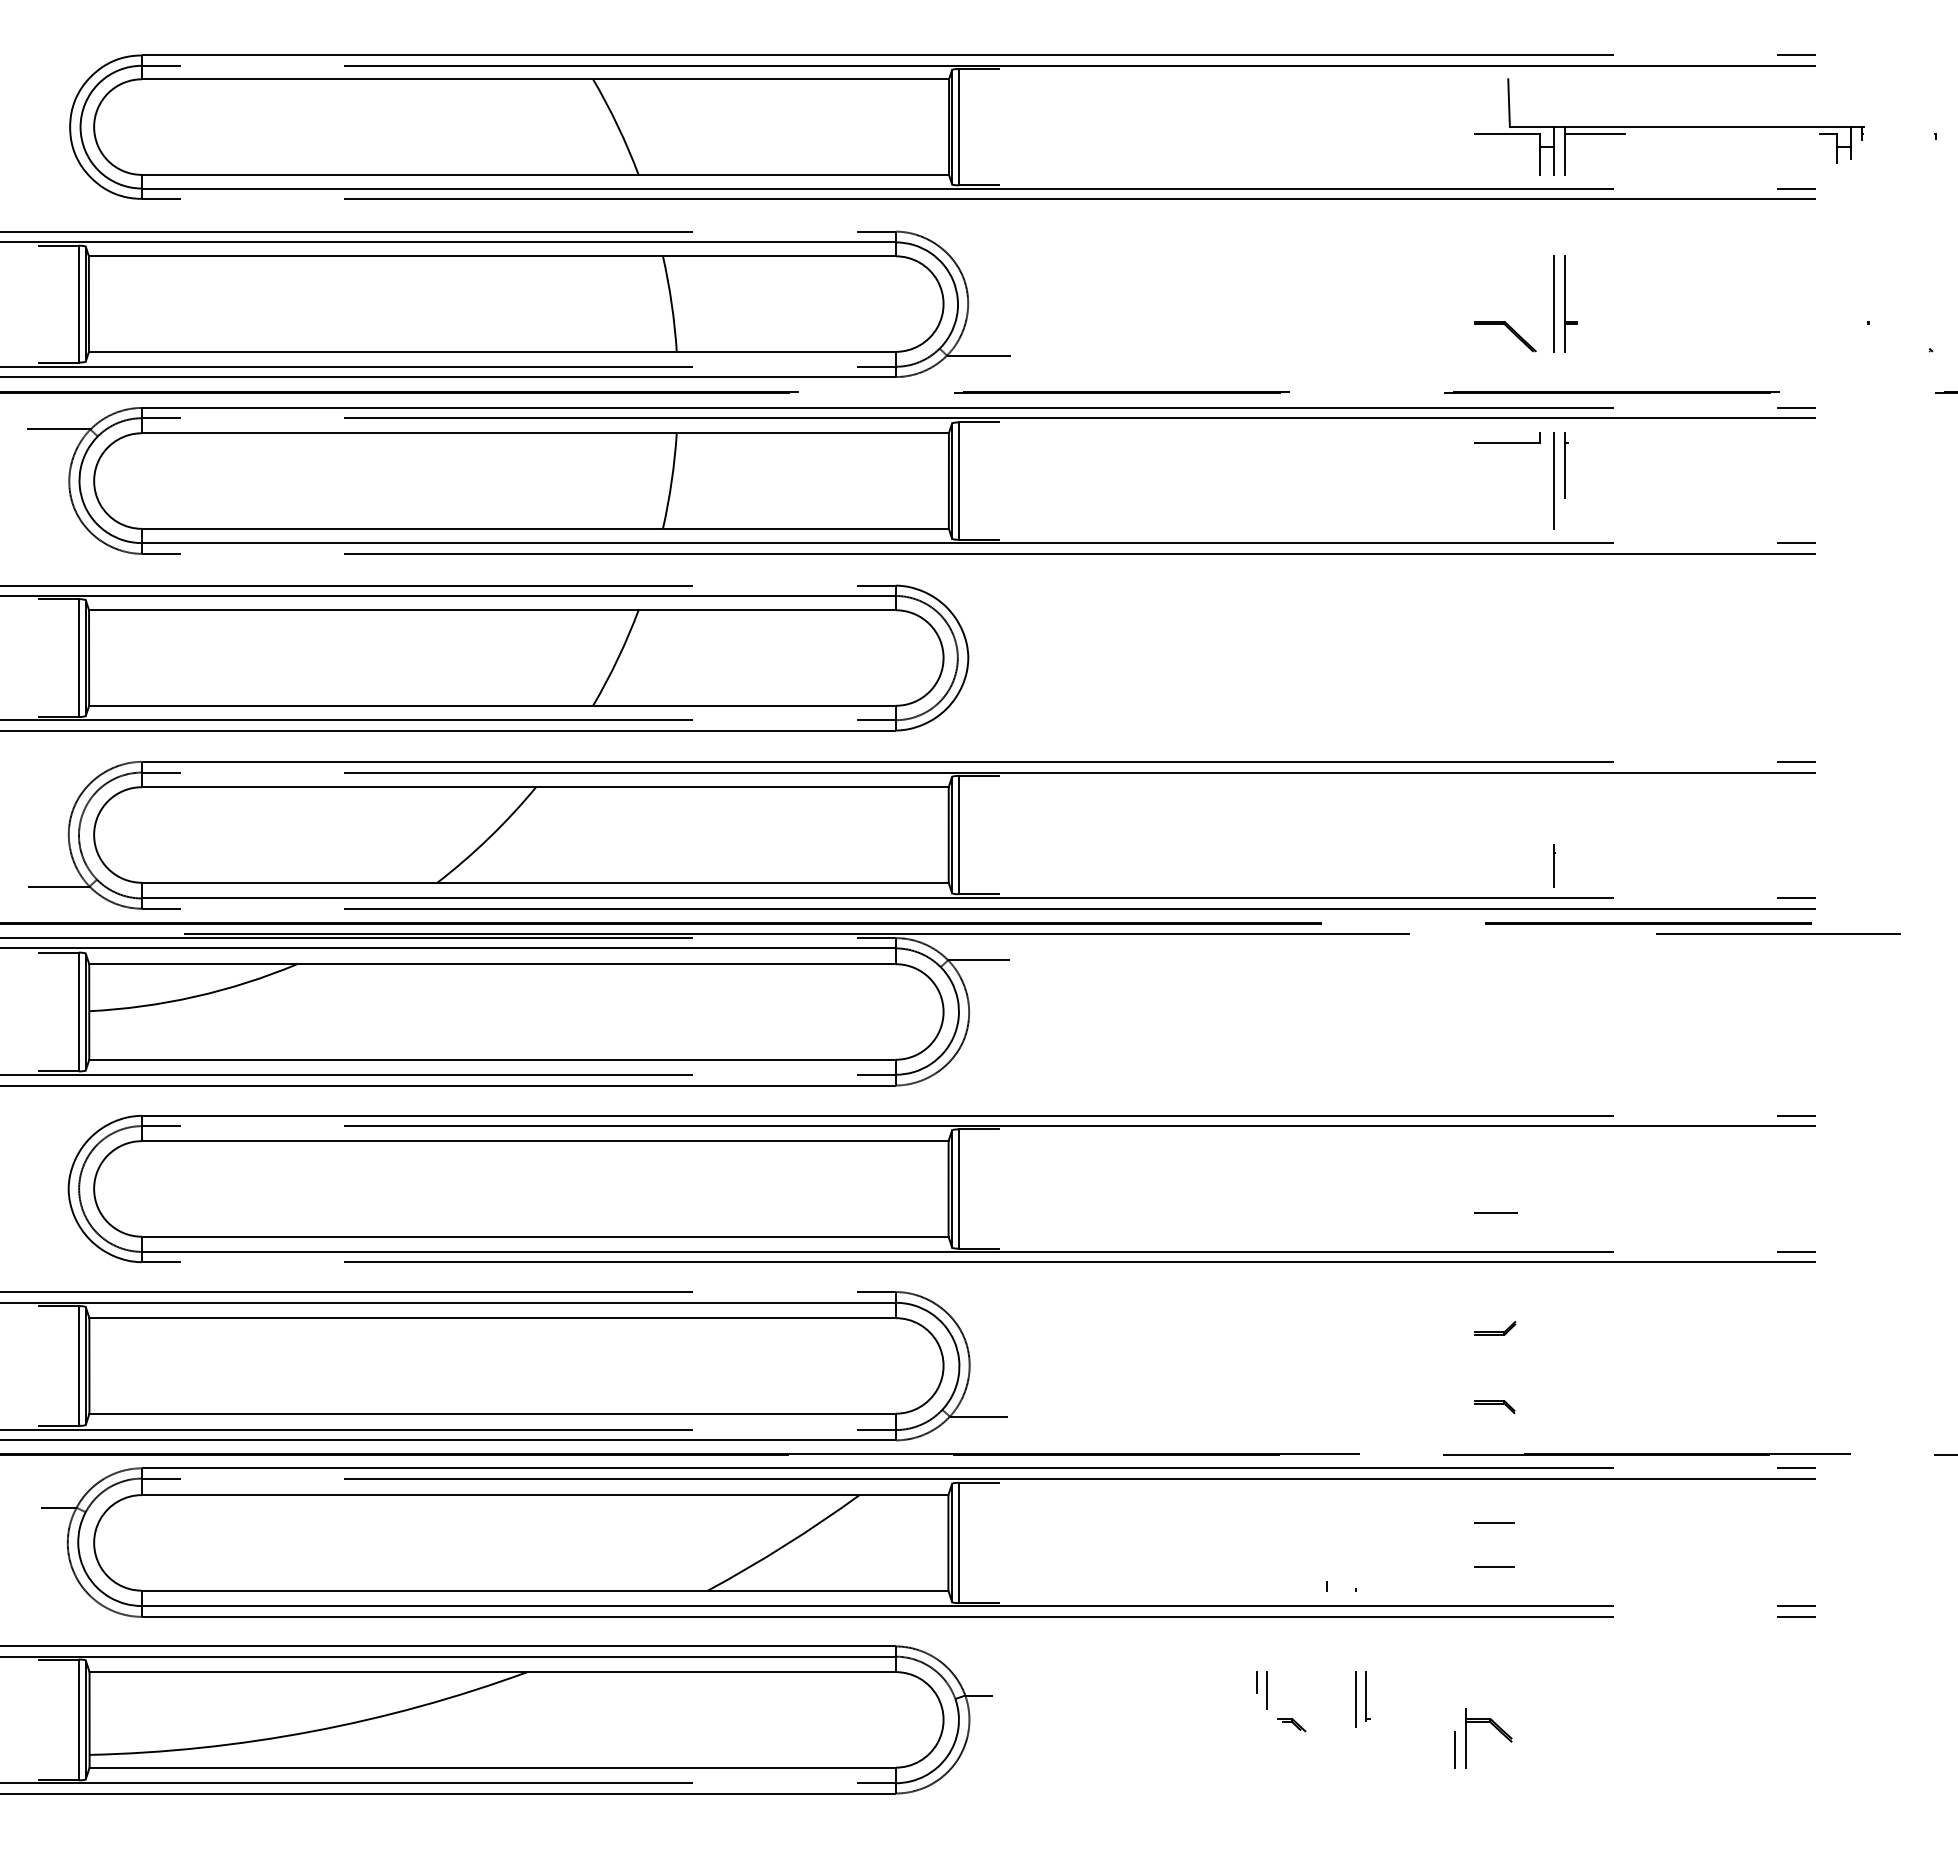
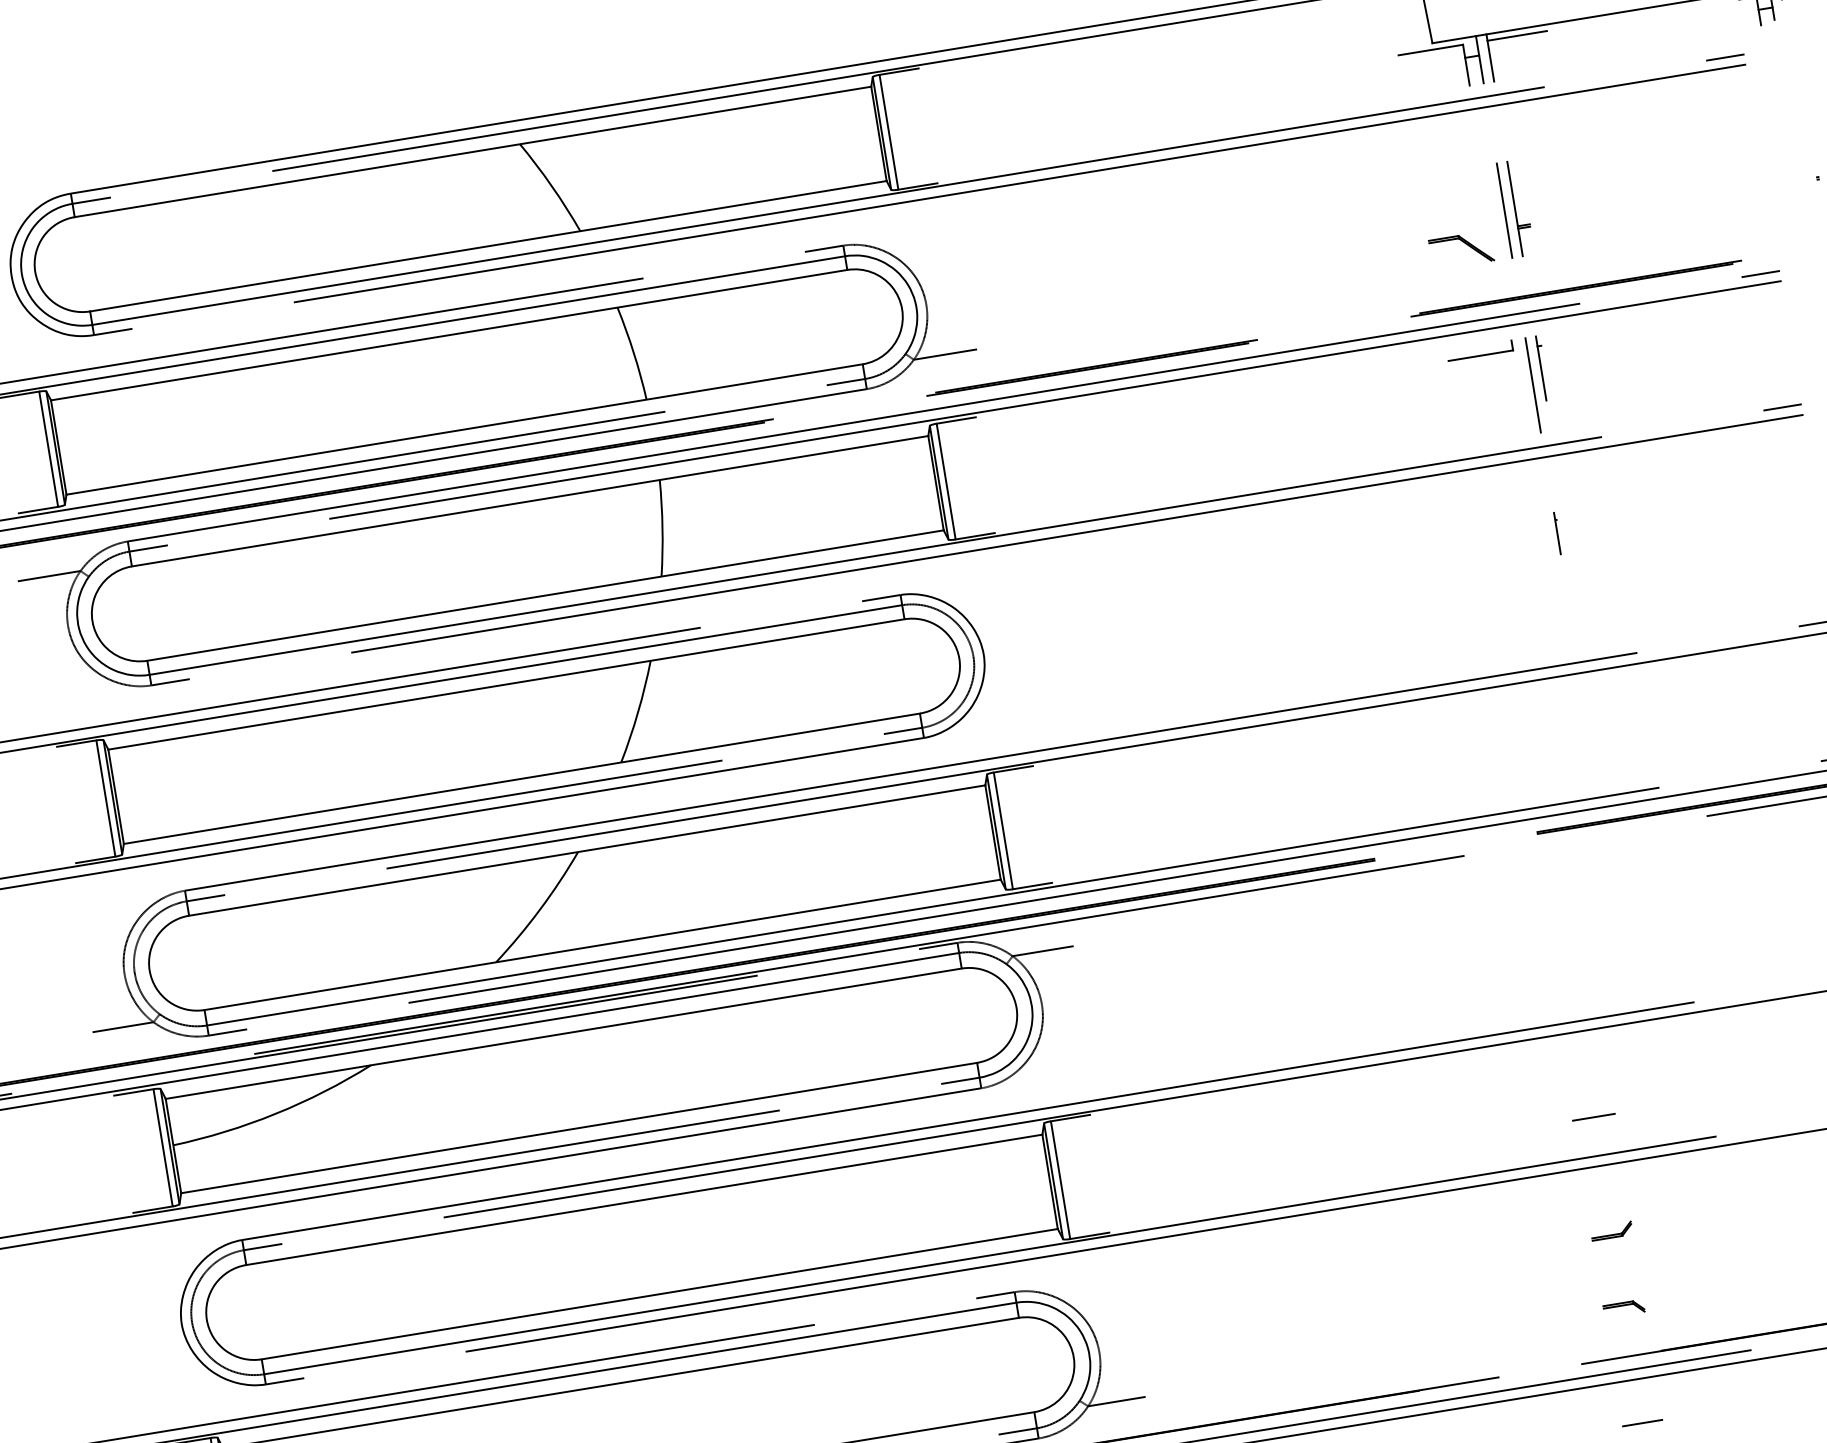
line: (1554, 865) -> (1557, 532), moved

